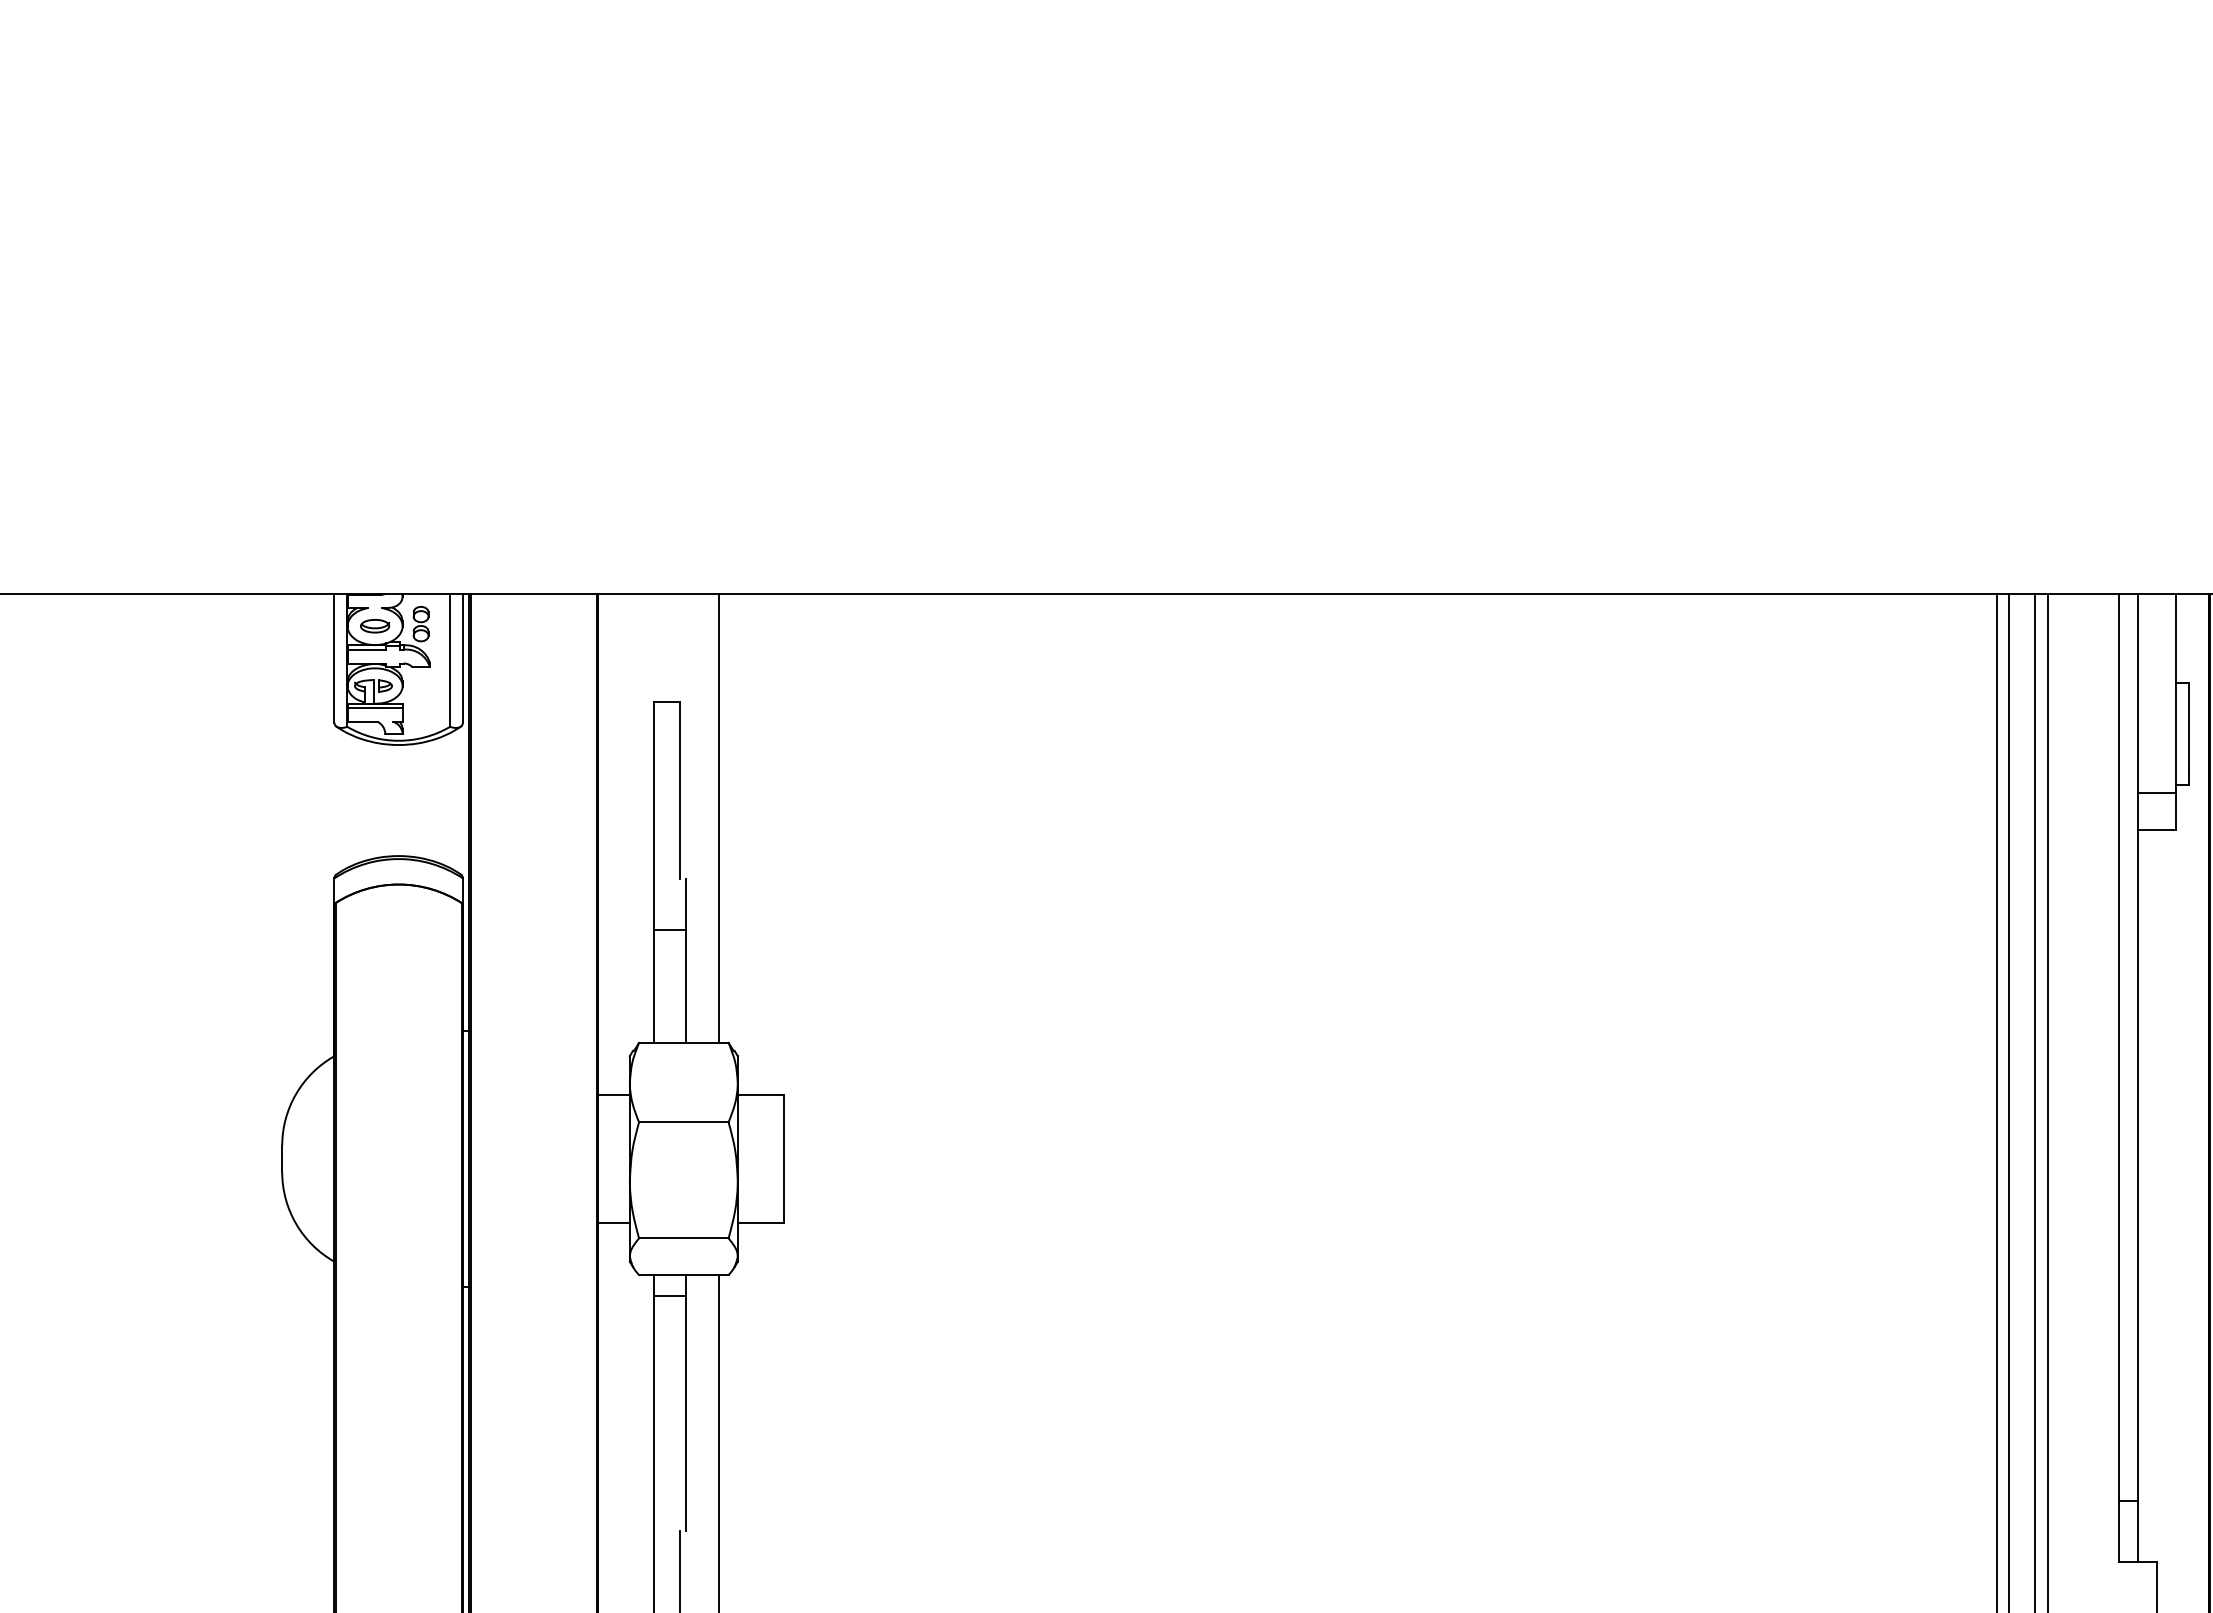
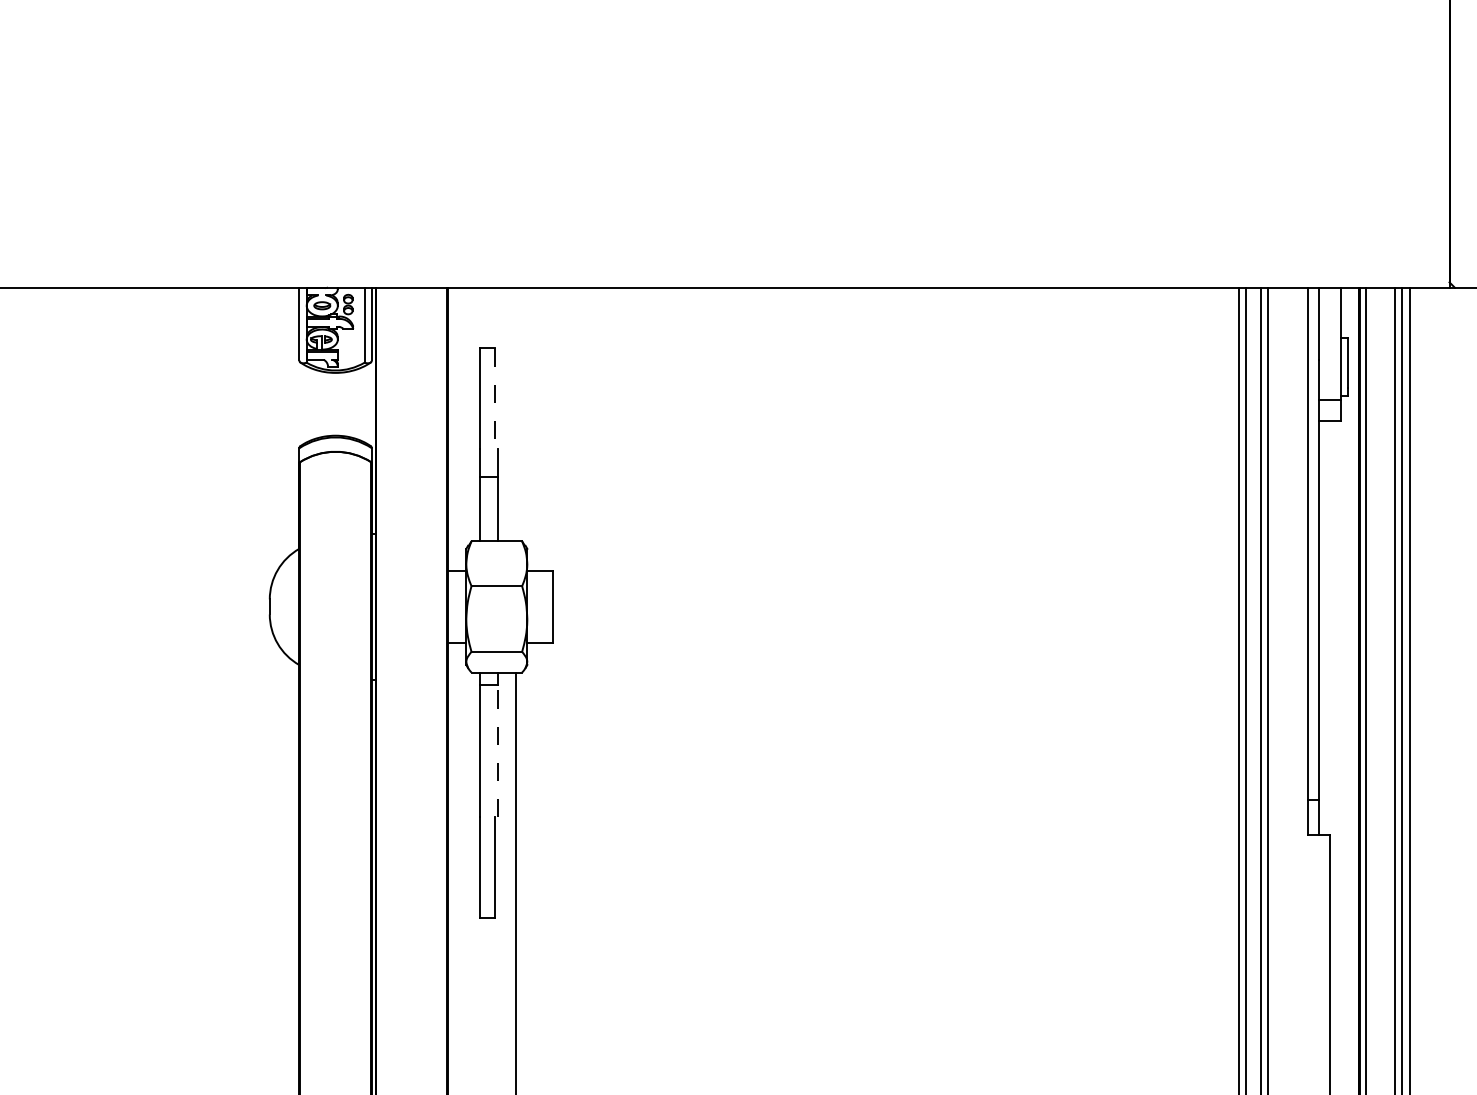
line: (679, 792) -> (494, 399), solid -> dashed
line: (718, 818) -> (516, 414), removed
line: (686, 1412) -> (498, 750), solid -> dashed

